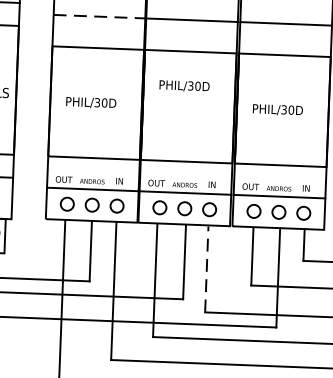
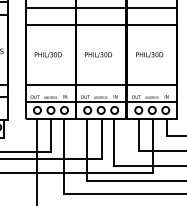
line: (98, 17) -> (50, 8), dashed -> solid
text: (184, 85) -> (98, 54), moved
line: (207, 268) -> (114, 142), dashed -> solid

